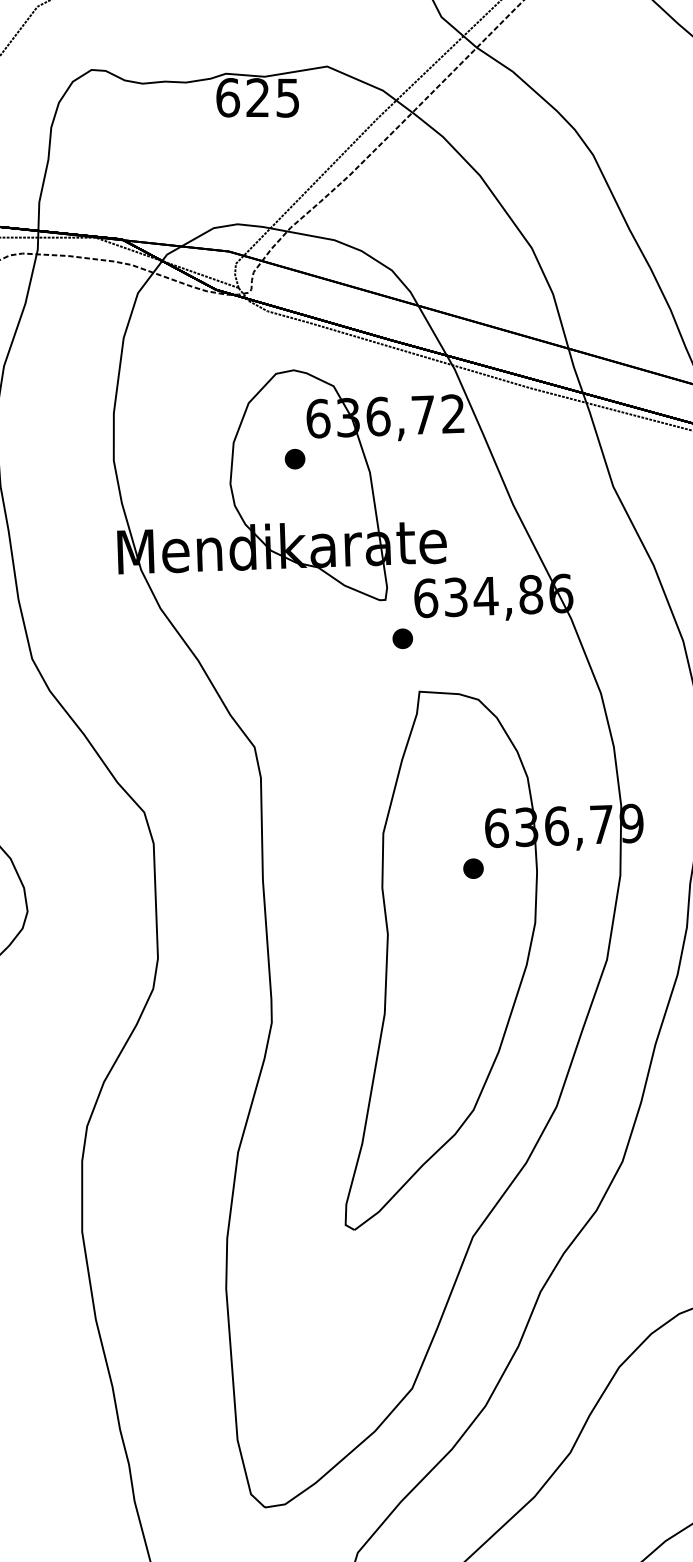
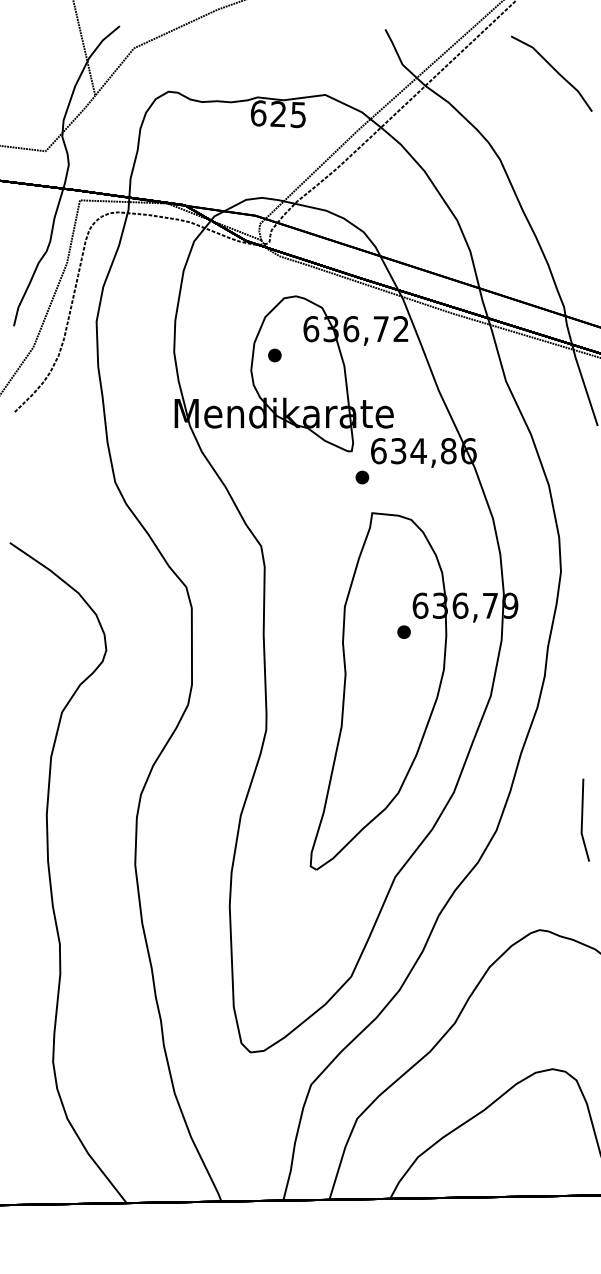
part: (294, 459) -> (274, 355), moved

